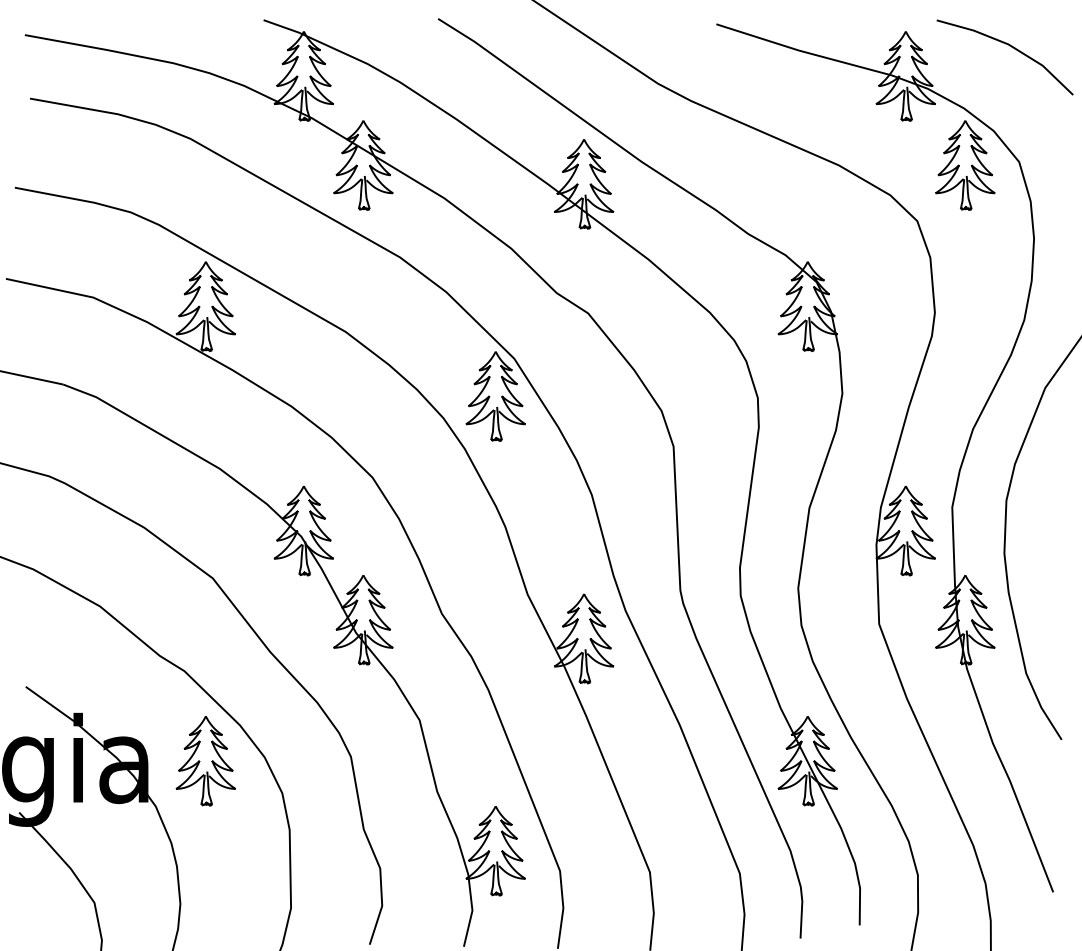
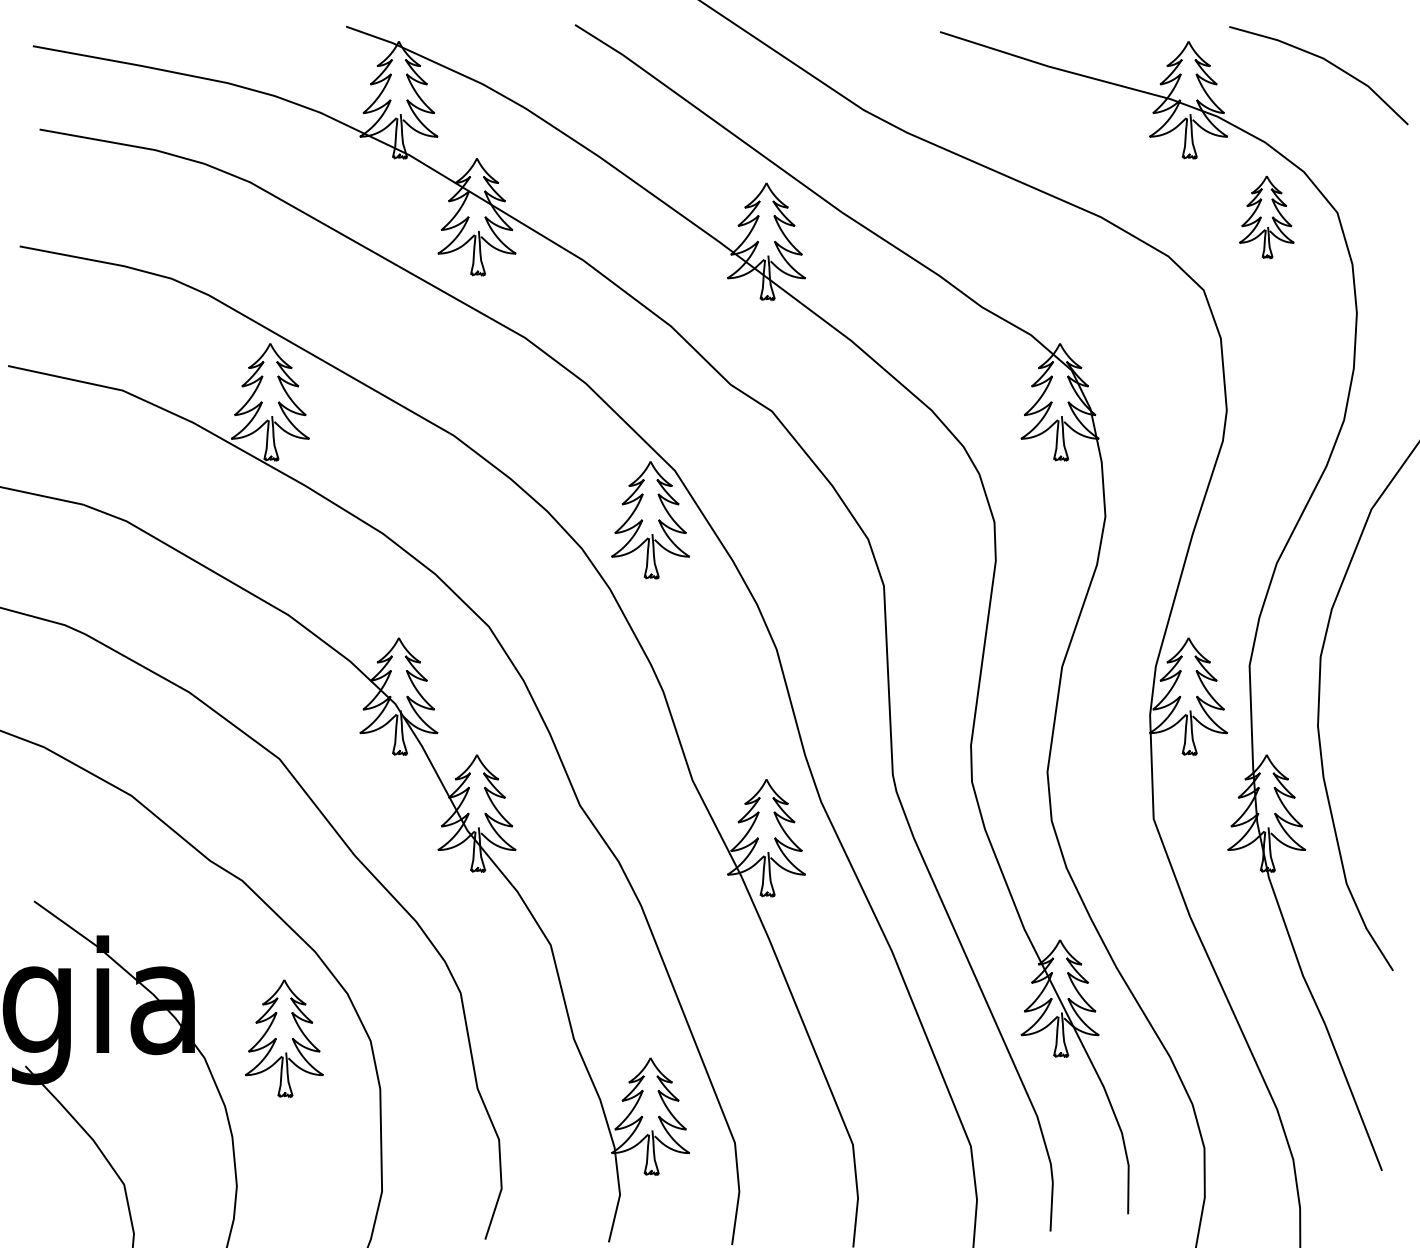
part: (965, 165) -> (1266, 217), size x0.7
part: (206, 760) -> (284, 1038), moved

